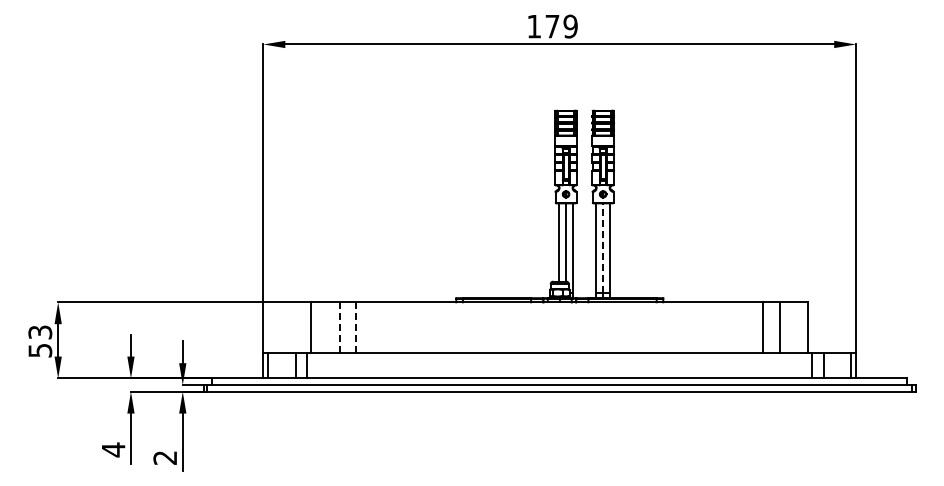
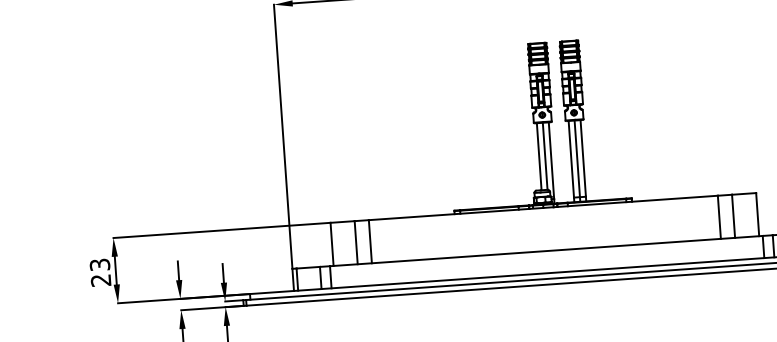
line: (603, 248) -> (577, 159), dashed -> solid
line: (356, 326) -> (370, 240), dashed -> solid
line: (339, 327) -> (356, 242), dashed -> solid
text: (40, 350) -> (101, 280), 53 -> 23

